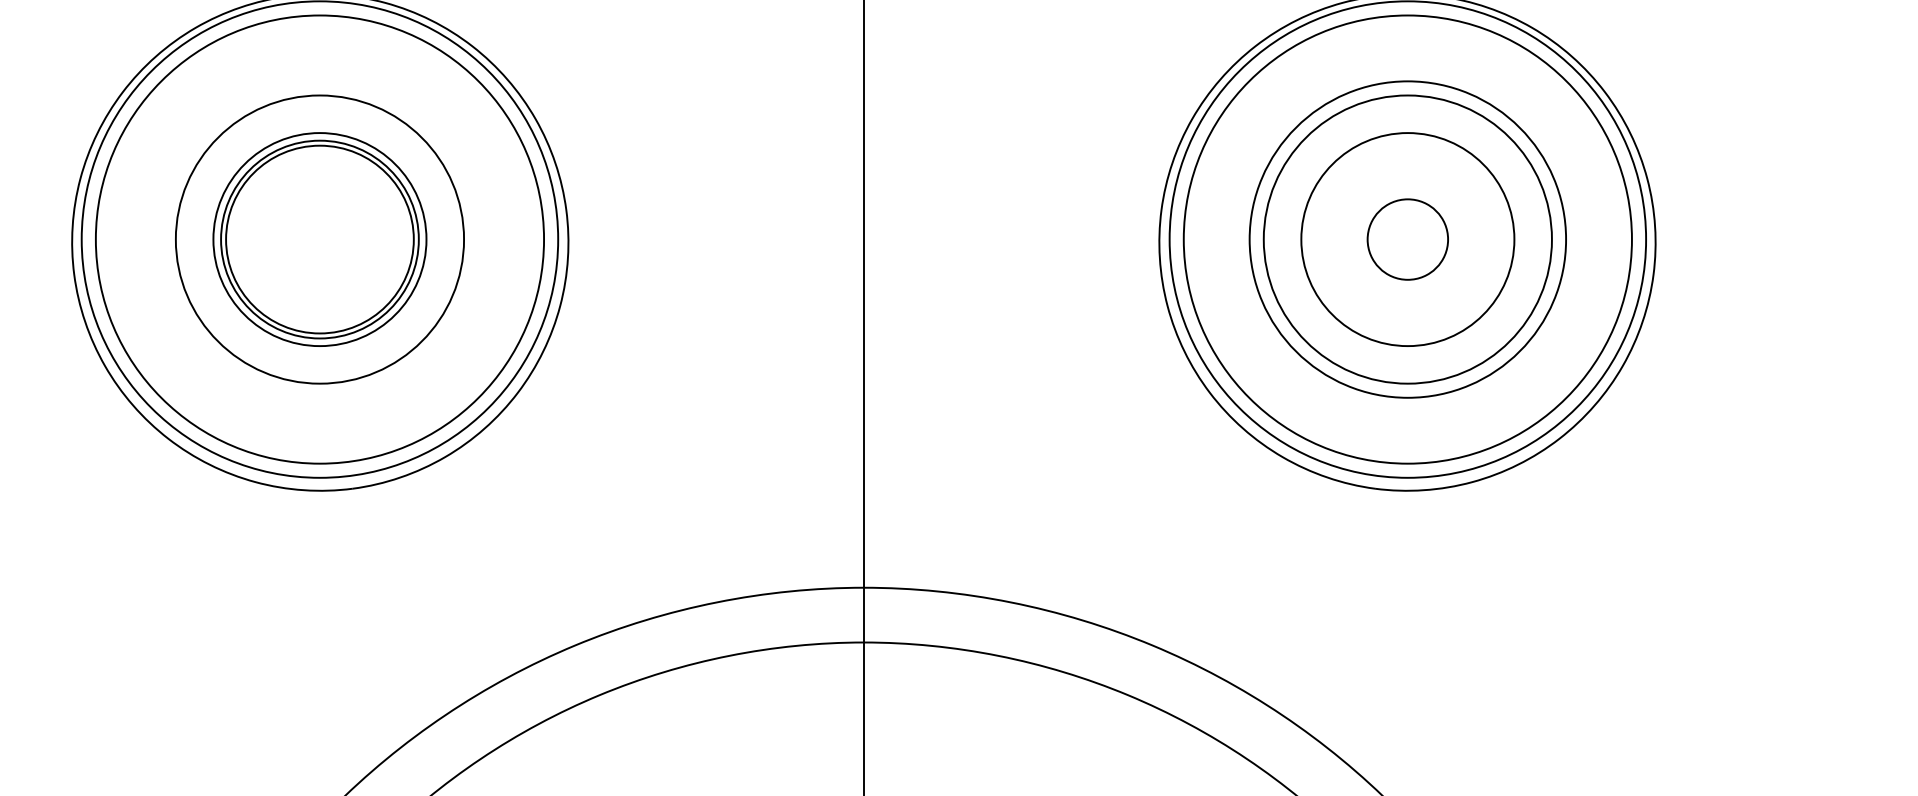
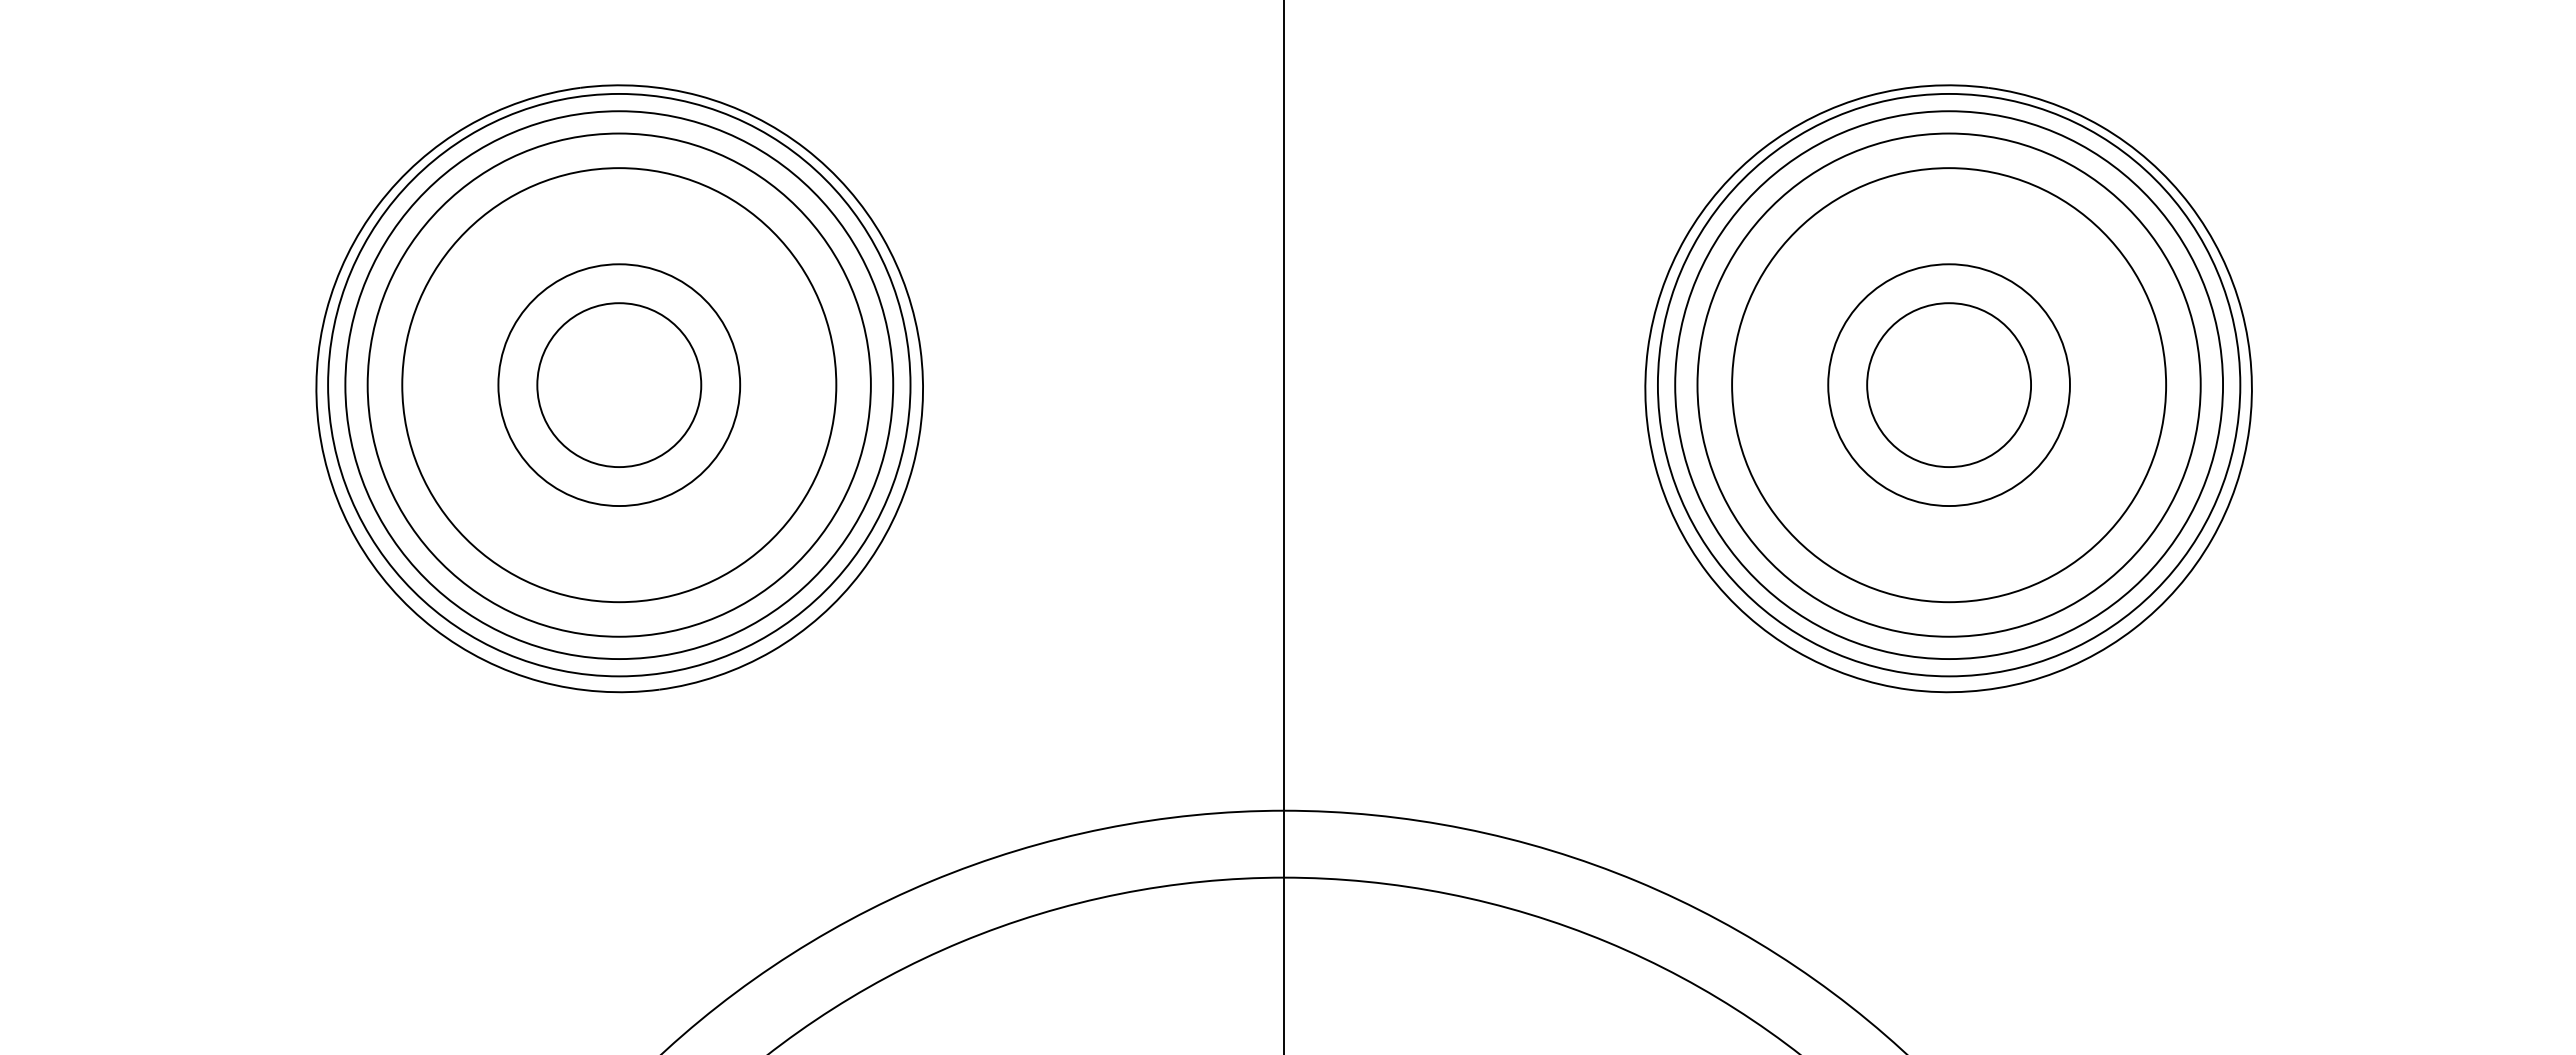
circle: (319, 239) -> (618, 384), size x1.43
circle: (320, 239) -> (619, 385), size x0.71
circle: (320, 239) -> (619, 385), size x1.67
circle: (1407, 239) -> (1948, 384), size x1.43
circle: (1407, 239) -> (1948, 385), size x0.62
circle: (1408, 239) -> (1949, 385), size x1.67
circle: (1408, 239) -> (1949, 385), size x1.67

